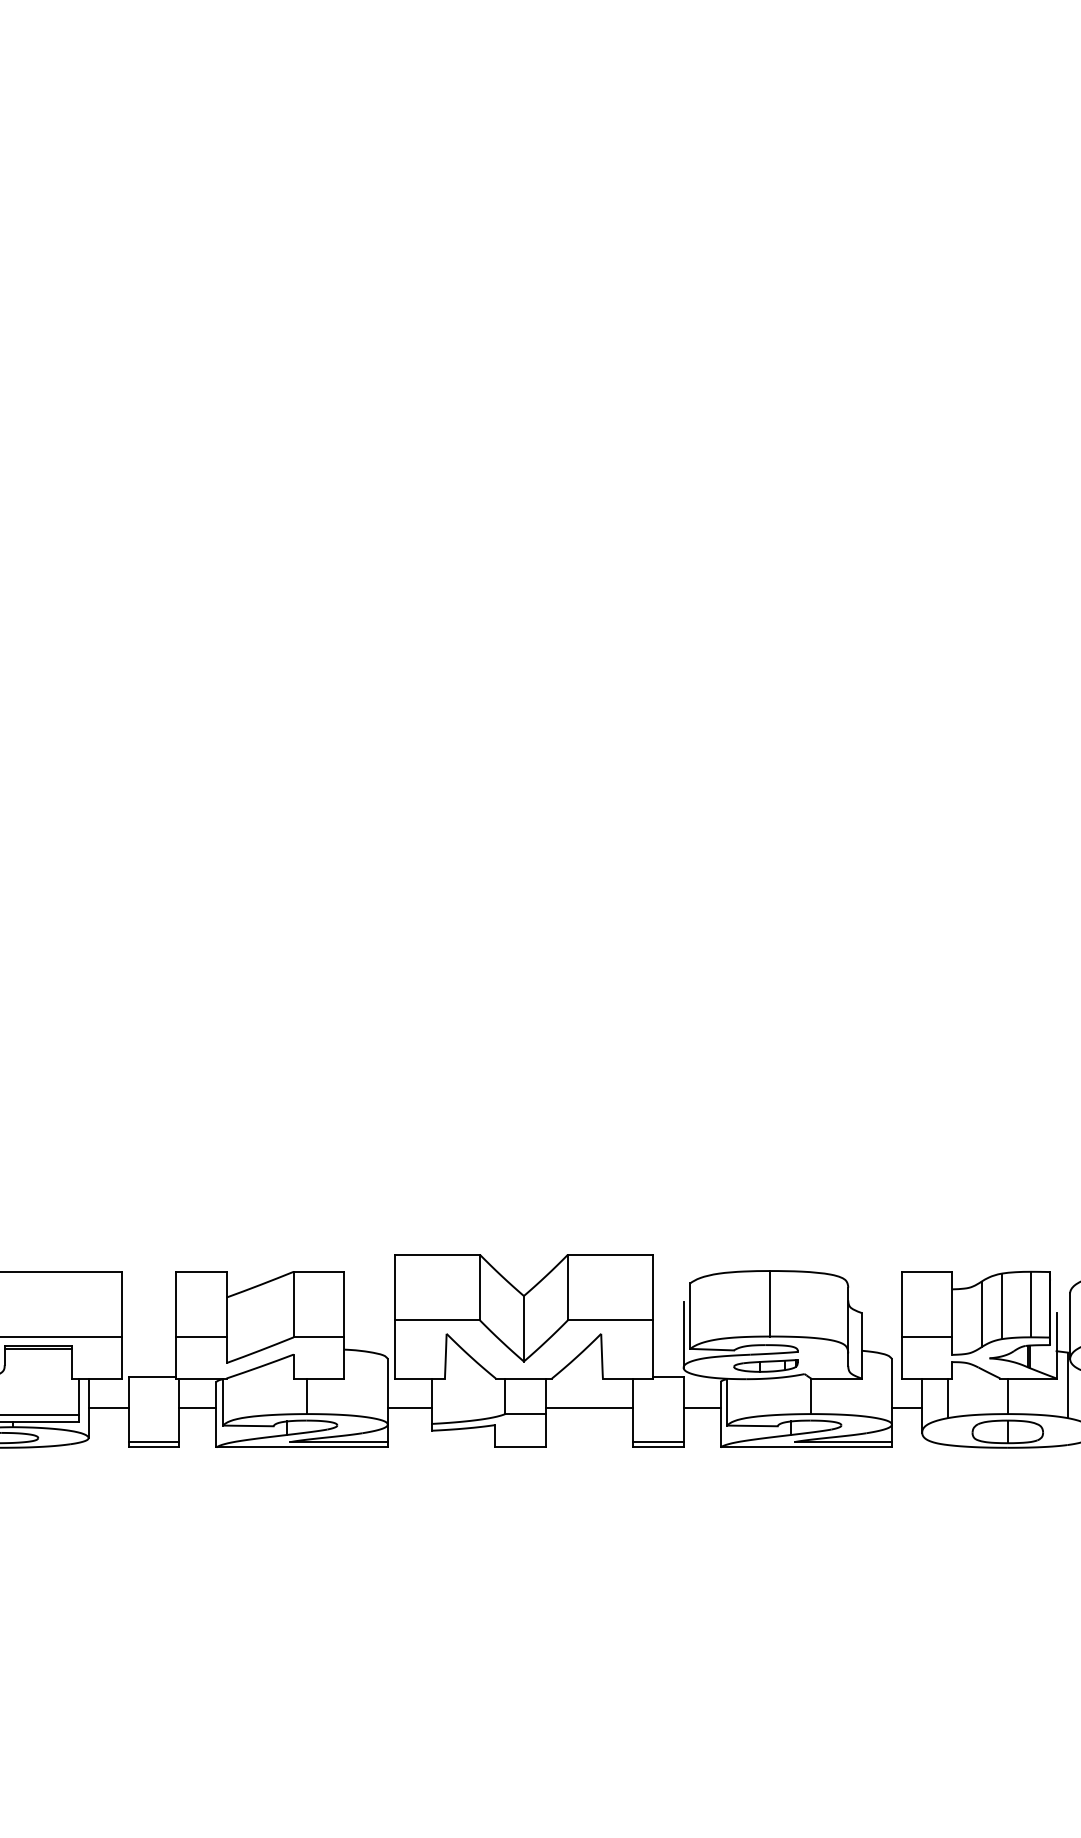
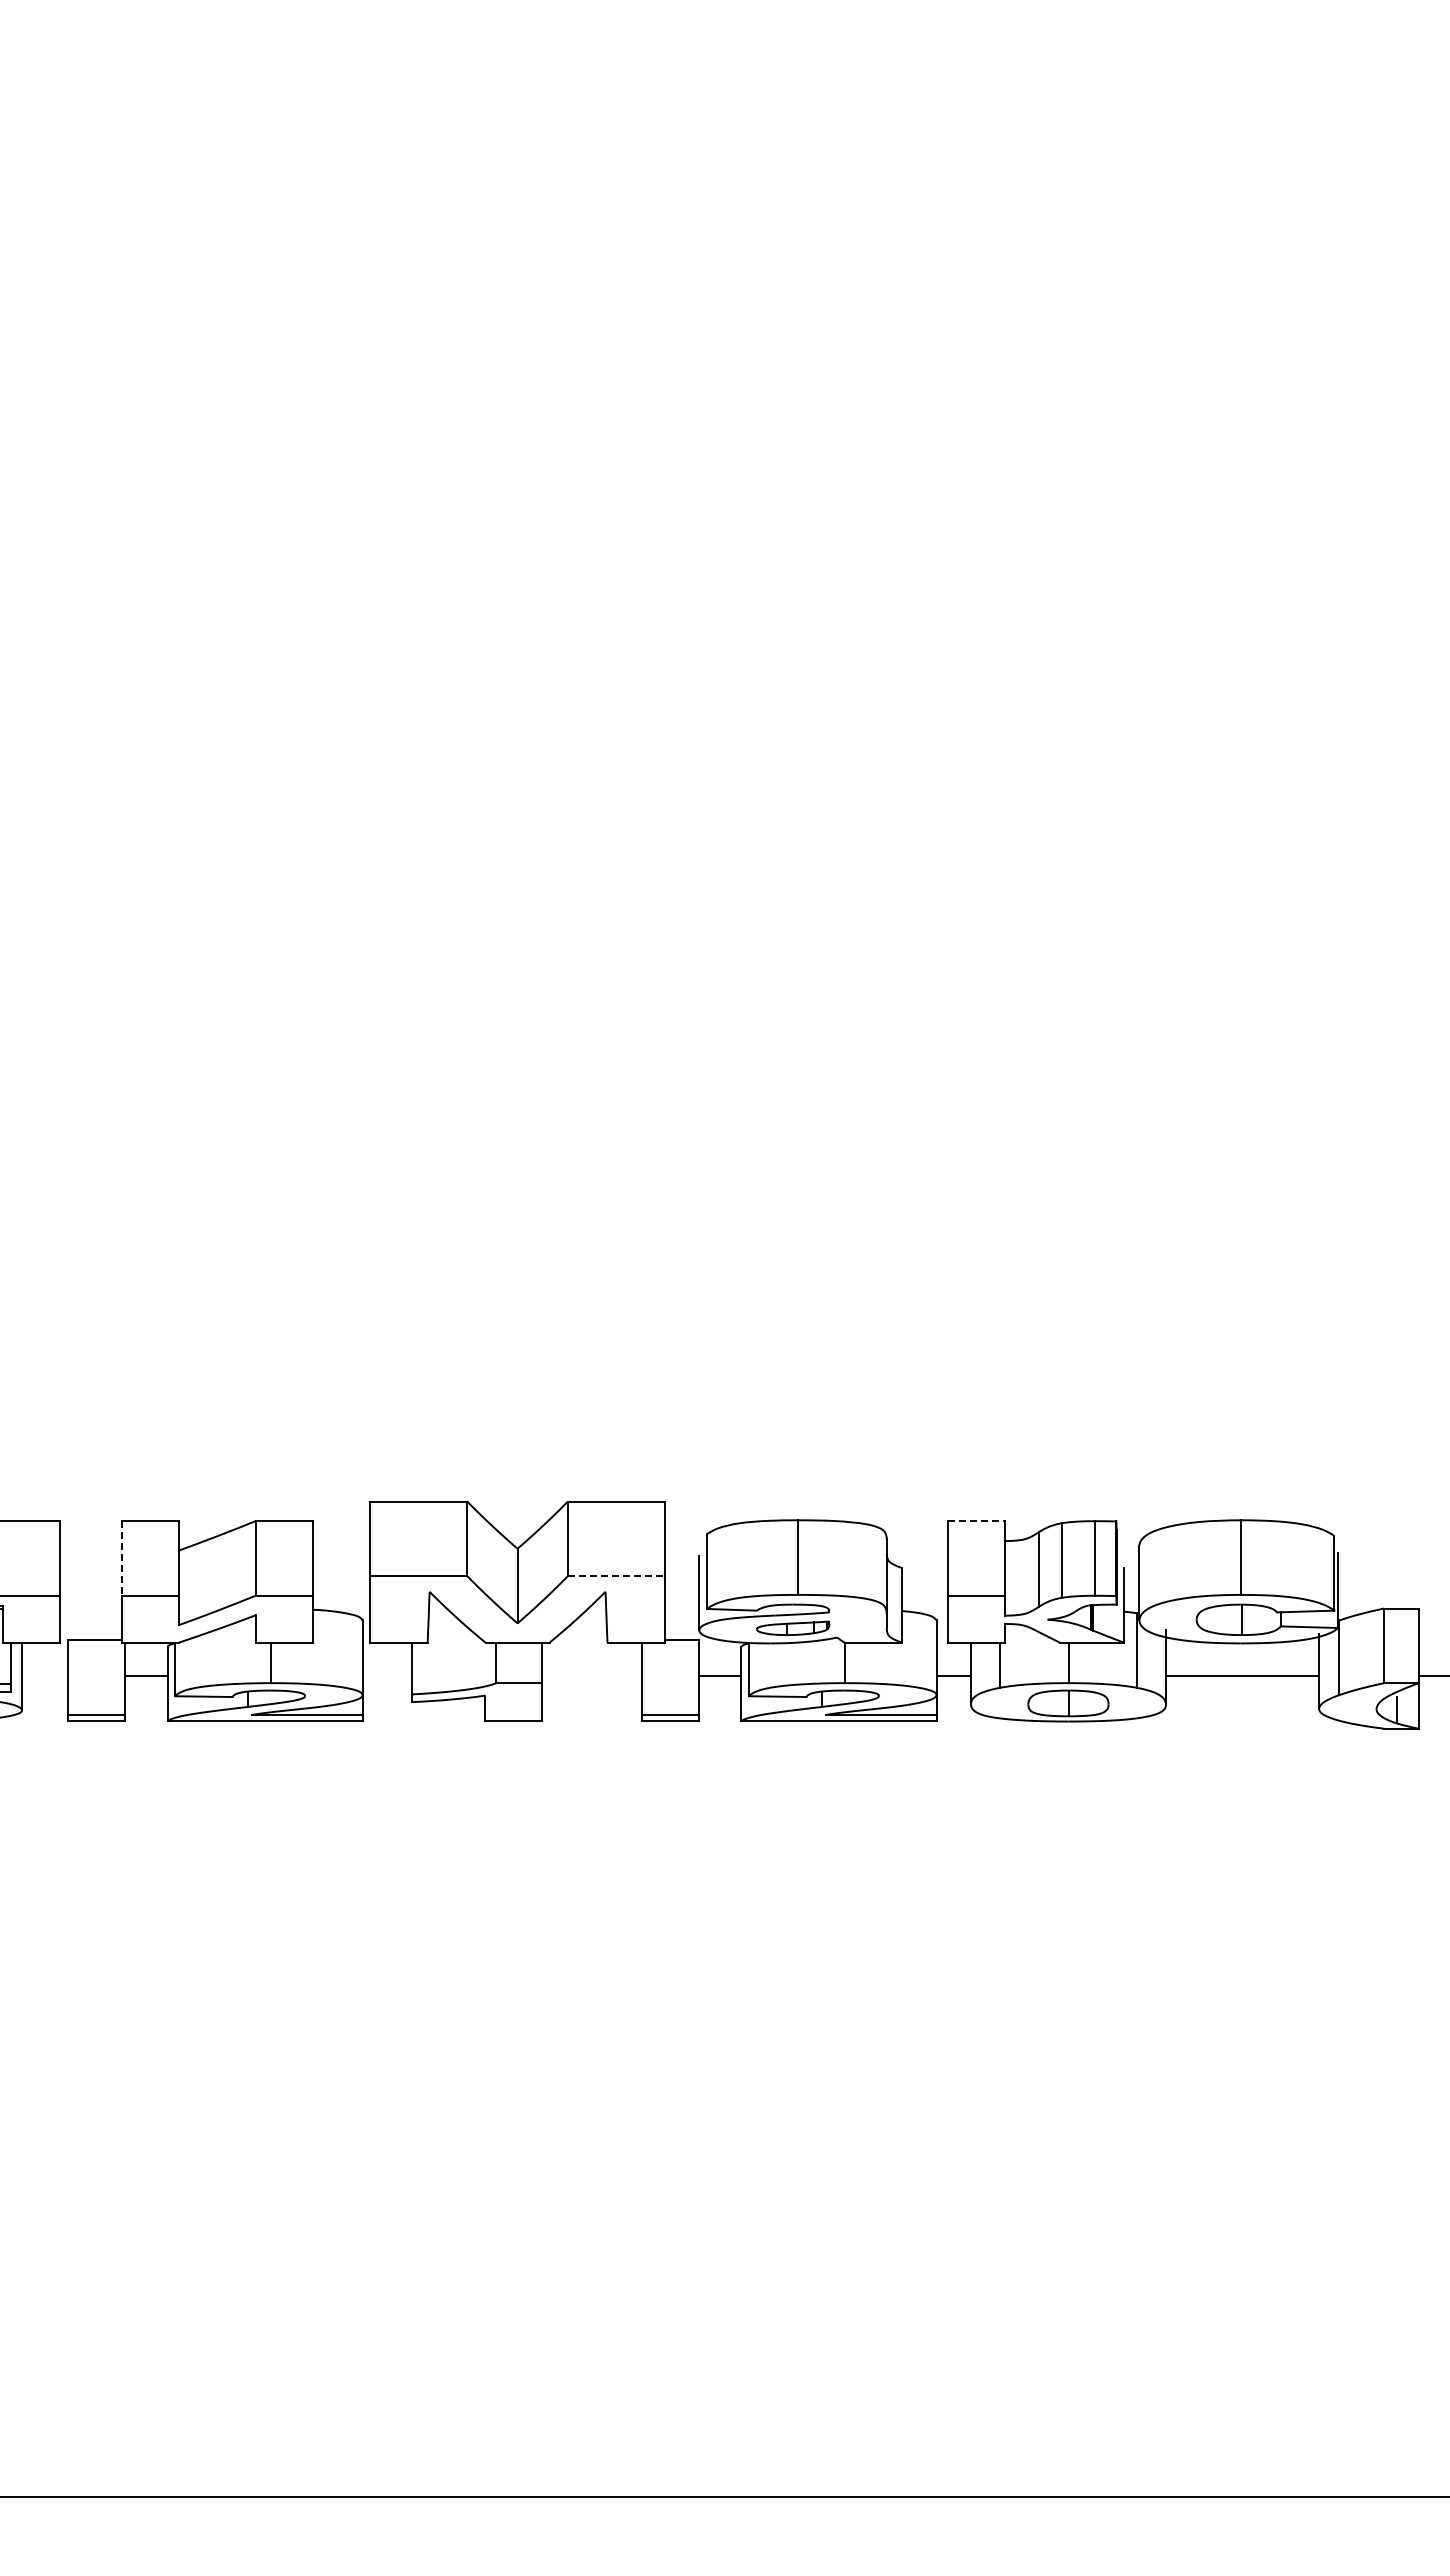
line: (927, 1272) -> (976, 1521), solid -> dashed
line: (176, 1304) -> (121, 1558), solid -> dashed
line: (610, 1320) -> (616, 1576), solid -> dashed
line: (109, 1407) -> (45, 1675), removed
line: (409, 1407) -> (387, 1675), removed
line: (588, 1407) -> (591, 1675), removed

